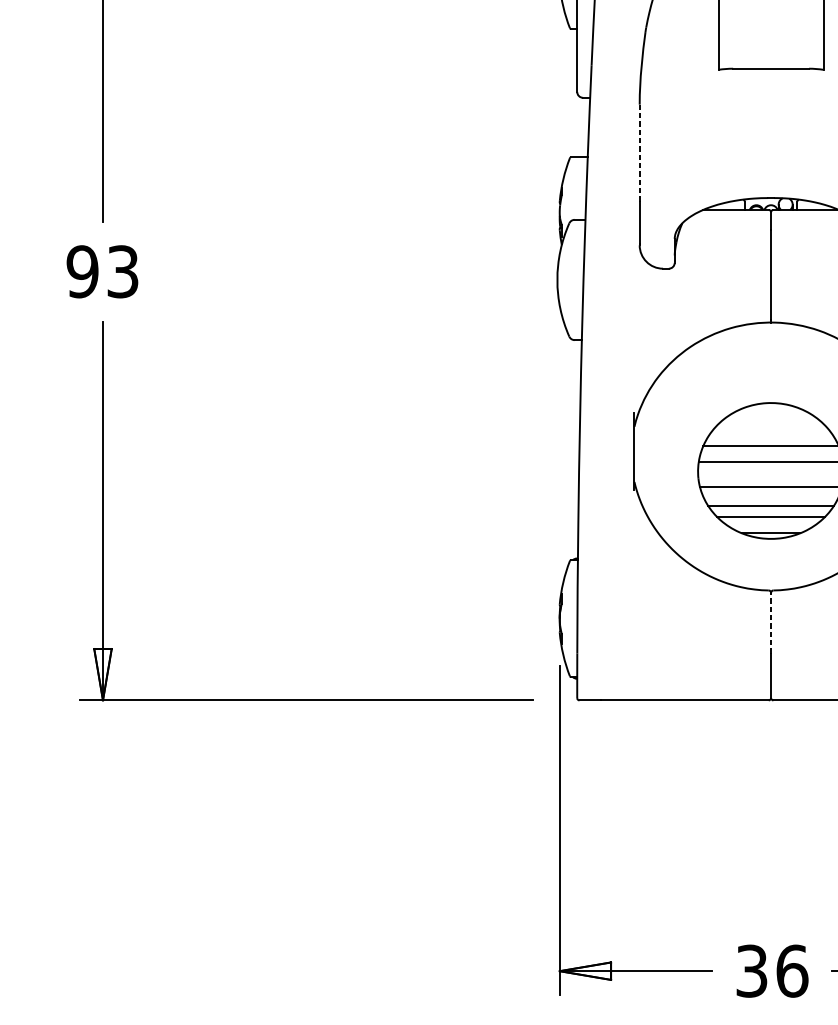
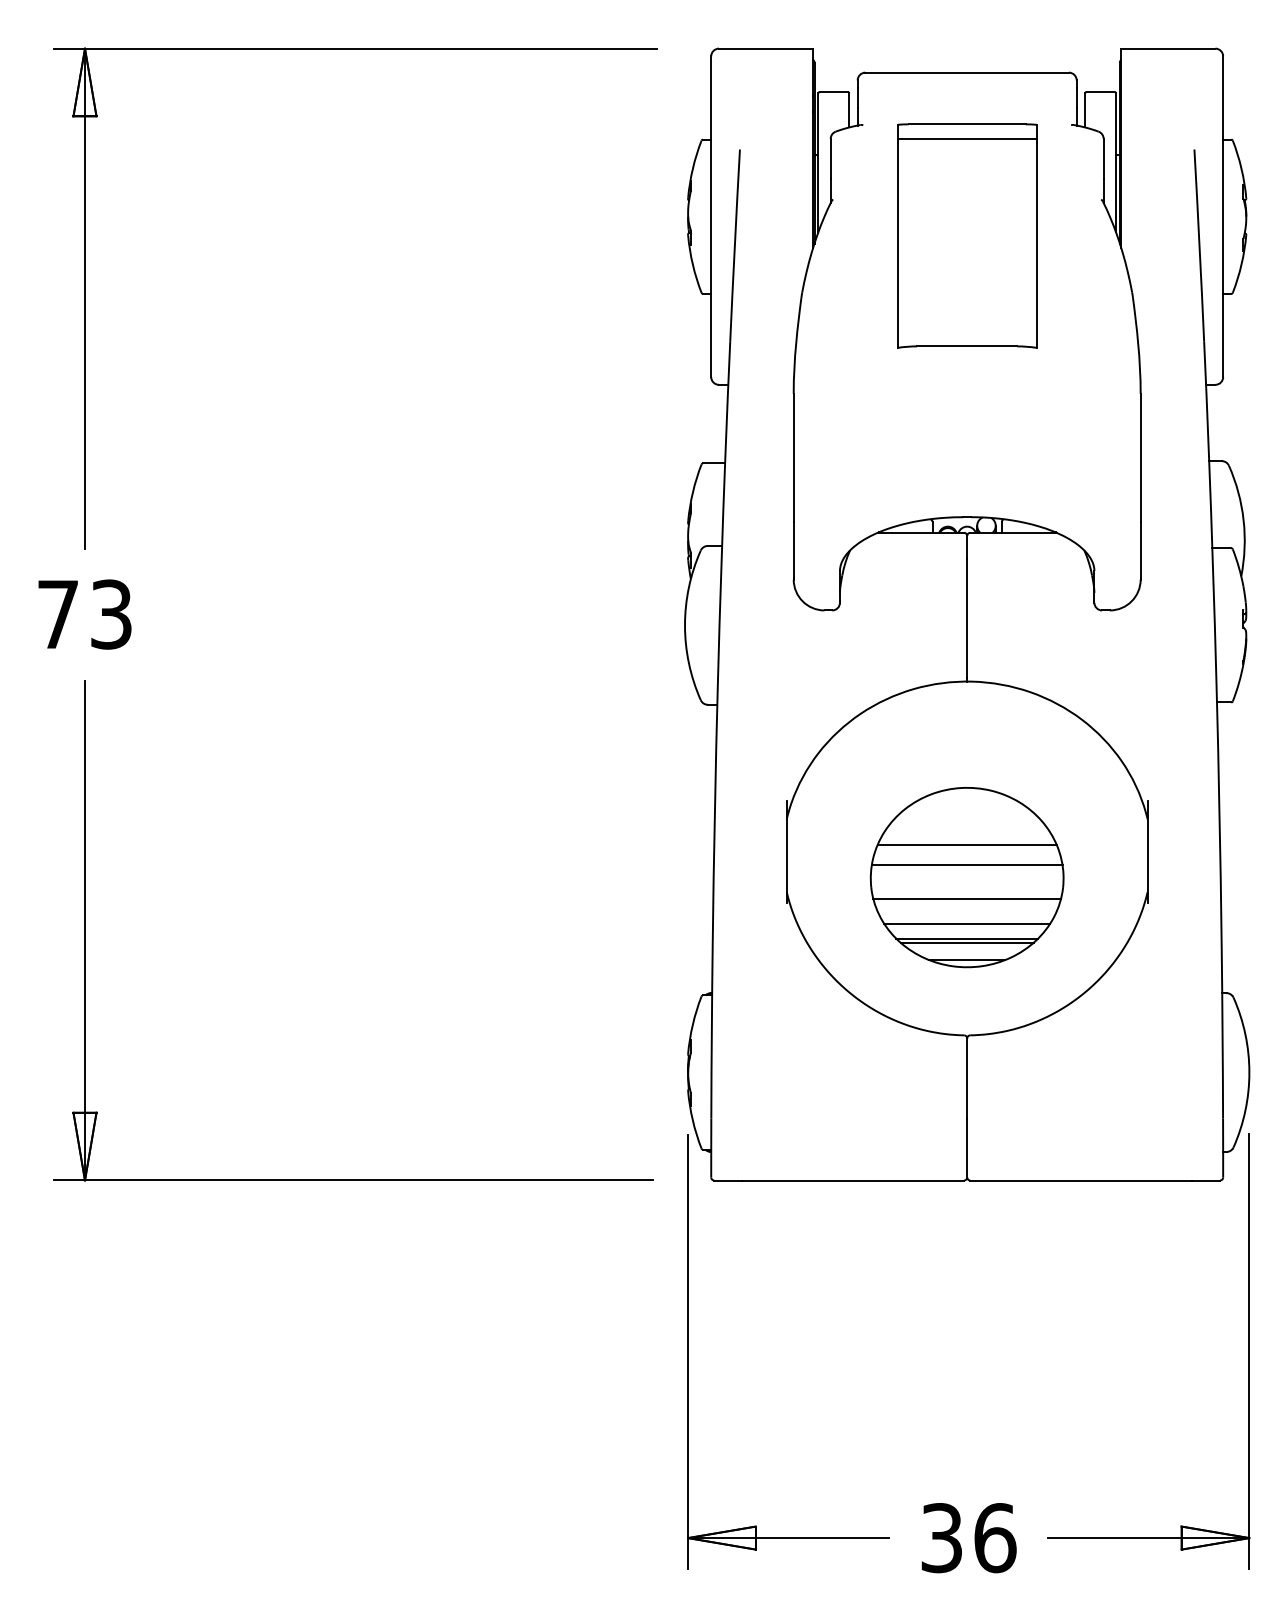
line: (639, 152) -> (793, 457), dashed -> solid
text: (82, 271) -> (58, 614), 93 -> 73
line: (770, 520) -> (966, 942), added
line: (771, 623) -> (967, 1078), dashed -> solid

